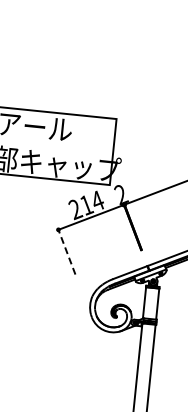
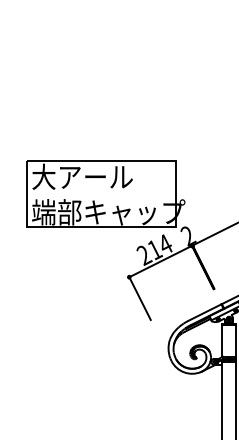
line: (66, 252) -> (139, 298), dashed -> solid

